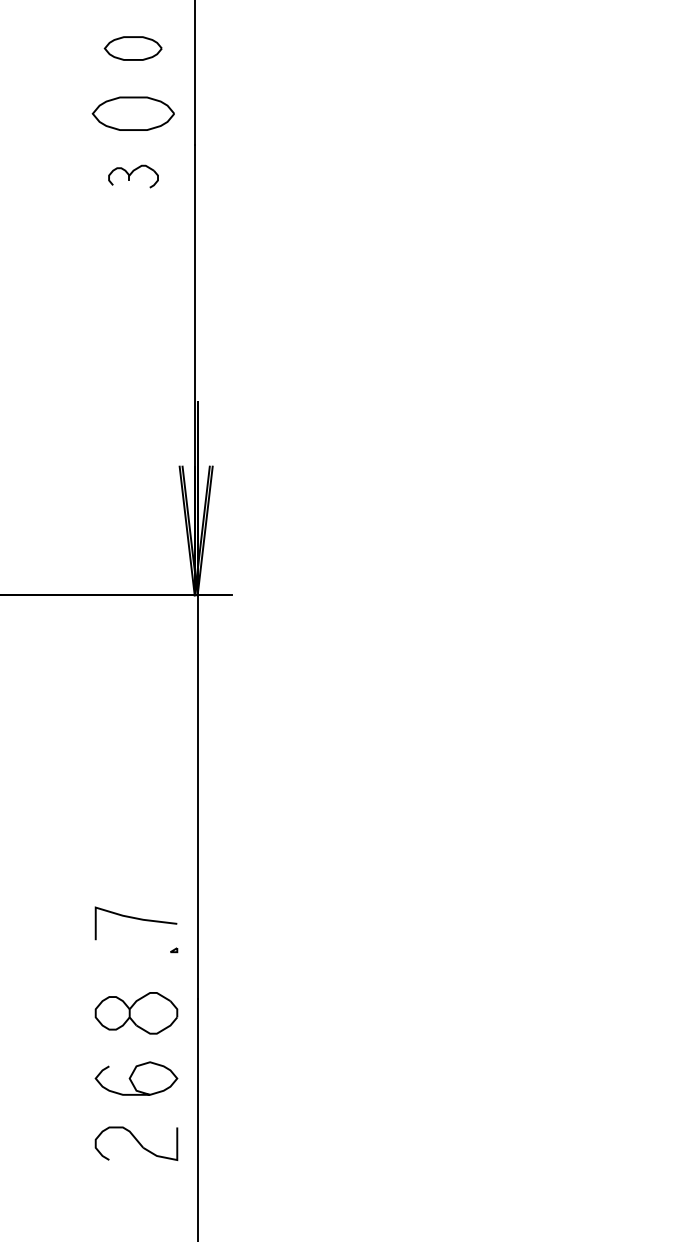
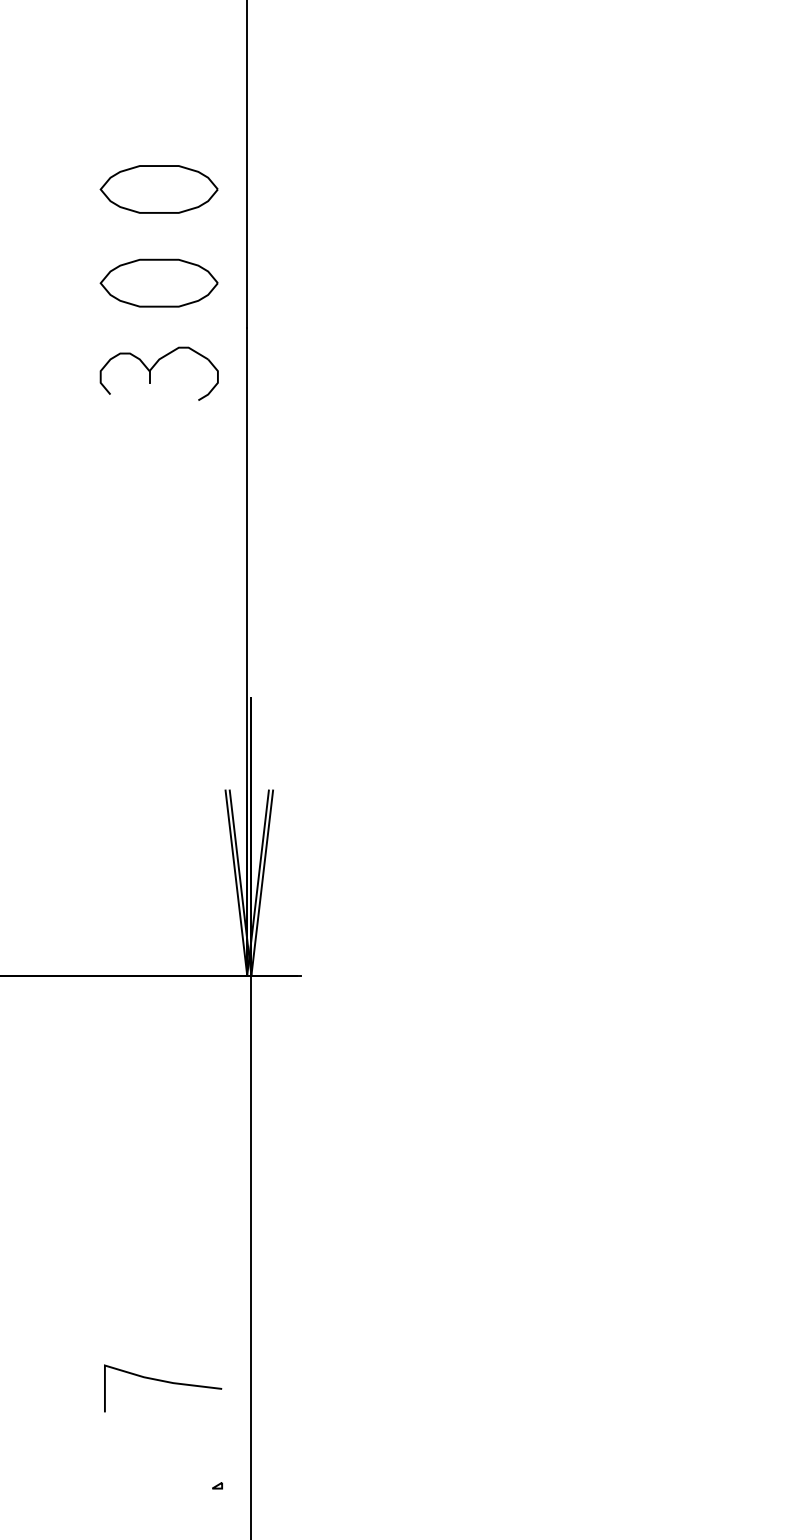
part: (132, 48) -> (157, 189), size x1.43
part: (133, 176) -> (159, 373), size x1.67
curve: (135, 919) -> (162, 1382), moved

